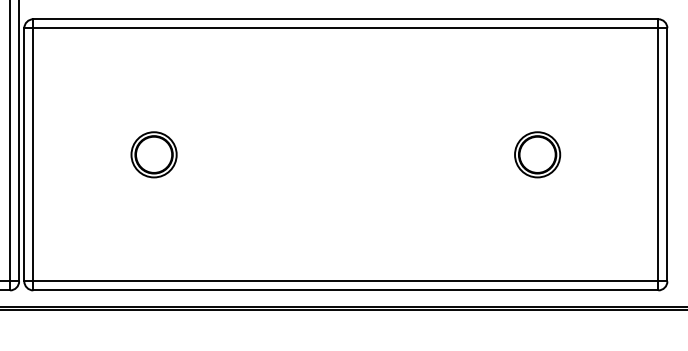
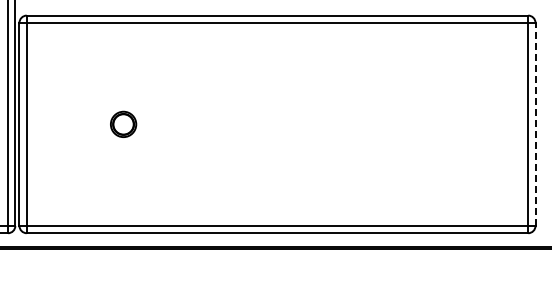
part: (153, 154) -> (123, 124), size x0.7
part: (537, 154) -> (431, 124), removed
line: (667, 154) -> (535, 124), solid -> dashed

